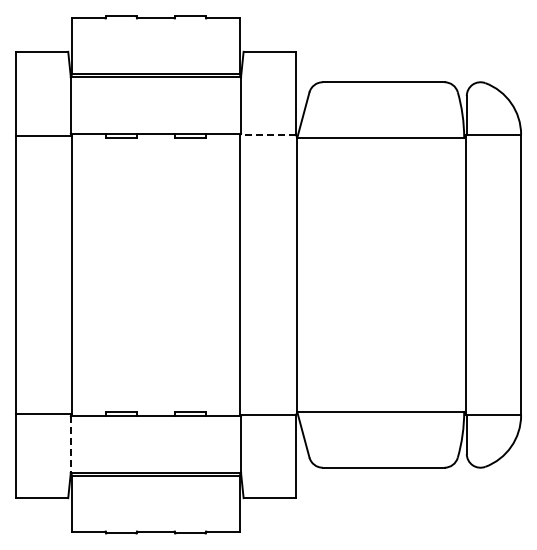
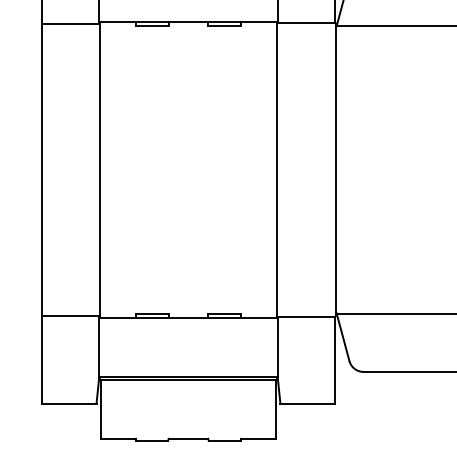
line: (268, 134) -> (306, 22), dashed -> solid
line: (70, 444) -> (98, 347), dashed -> solid

